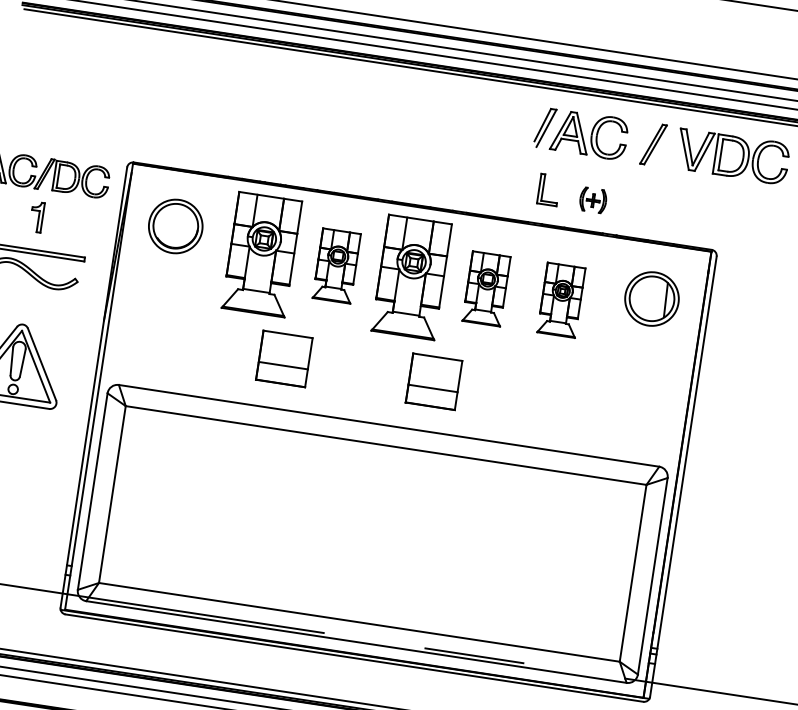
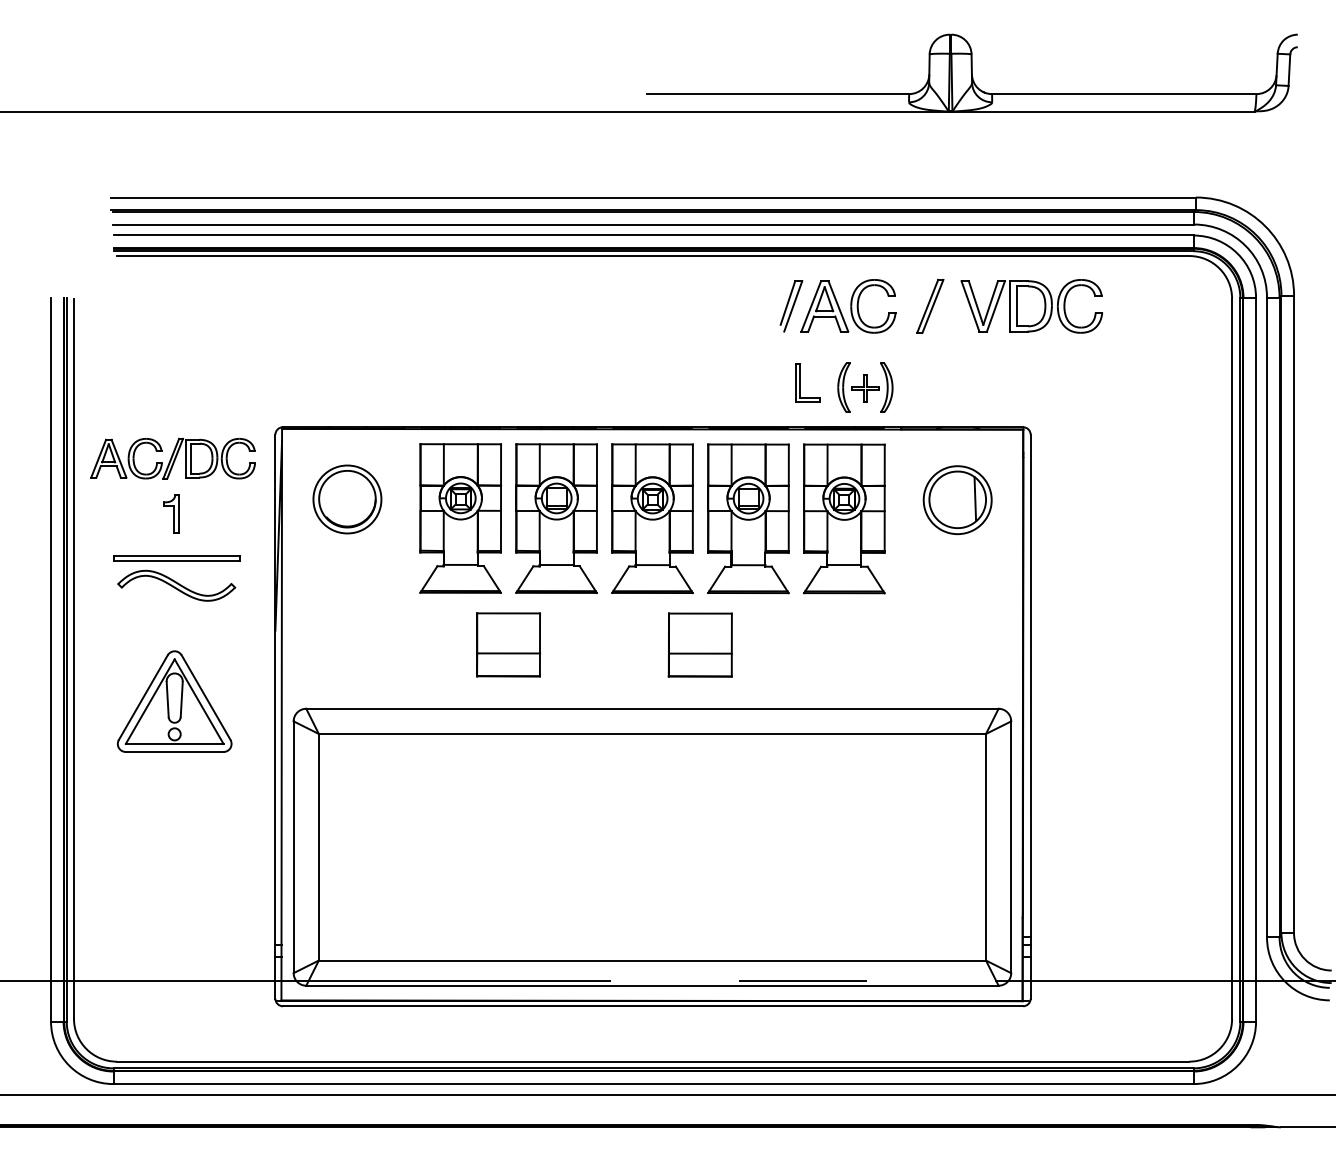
part: (593, 200) -> (865, 387), size x1.67
part: (336, 266) -> (556, 518), size x1.67
part: (486, 288) -> (748, 518), size x1.67
part: (561, 299) -> (844, 518), size x1.67

